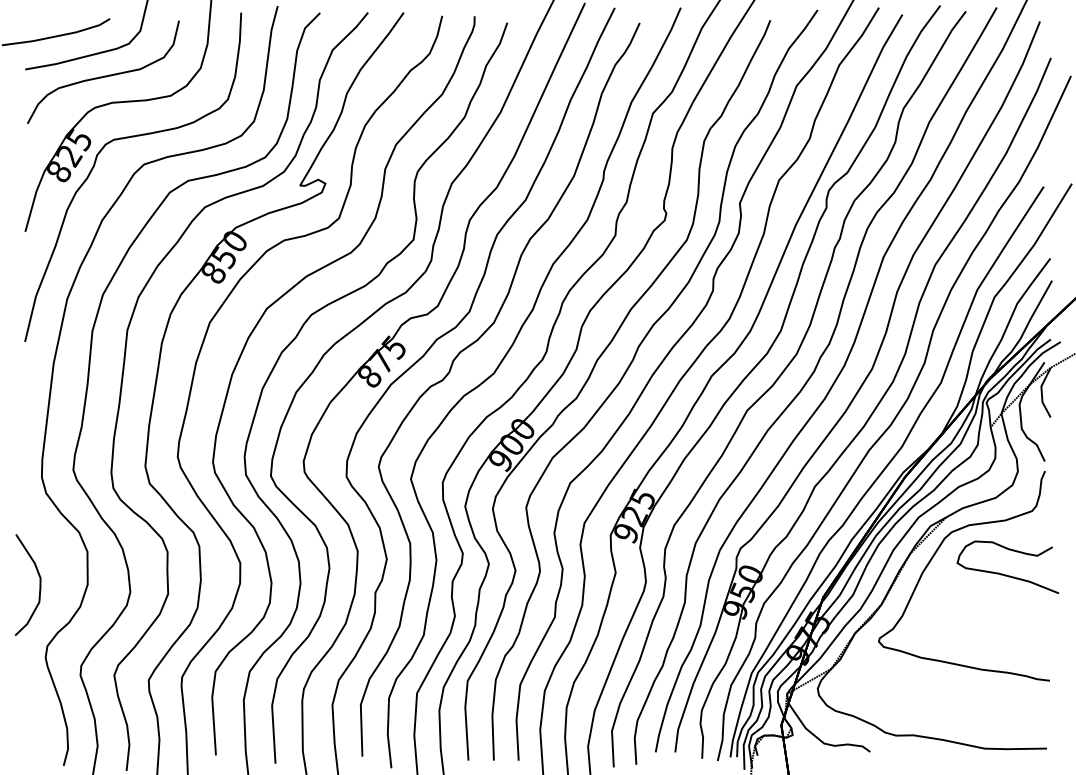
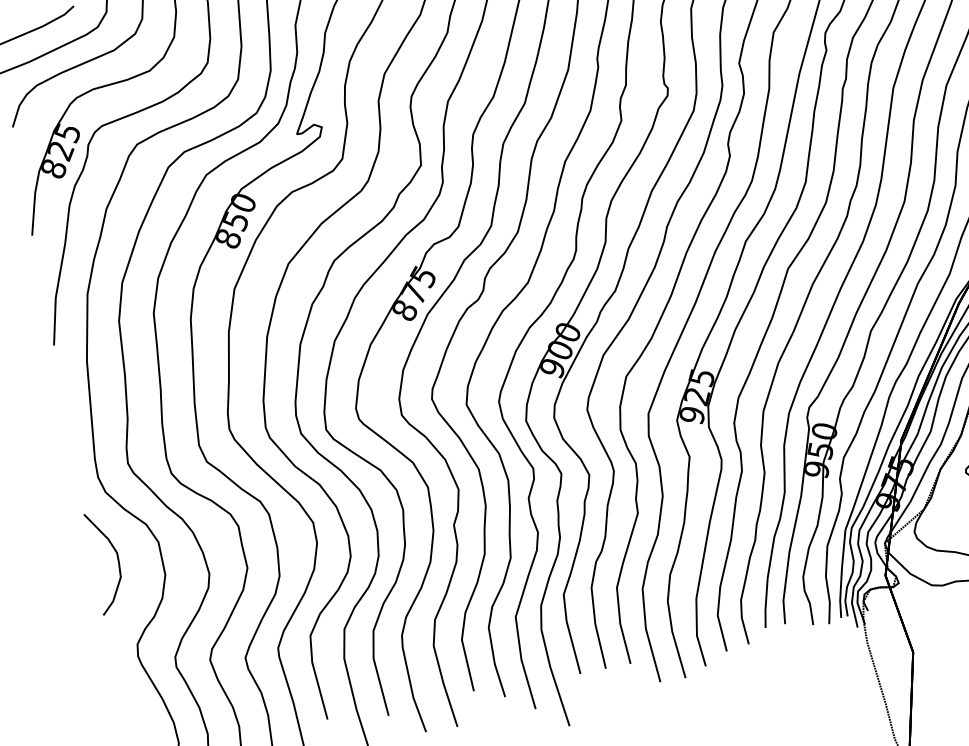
curve: (39, 584) -> (117, 559), moved

